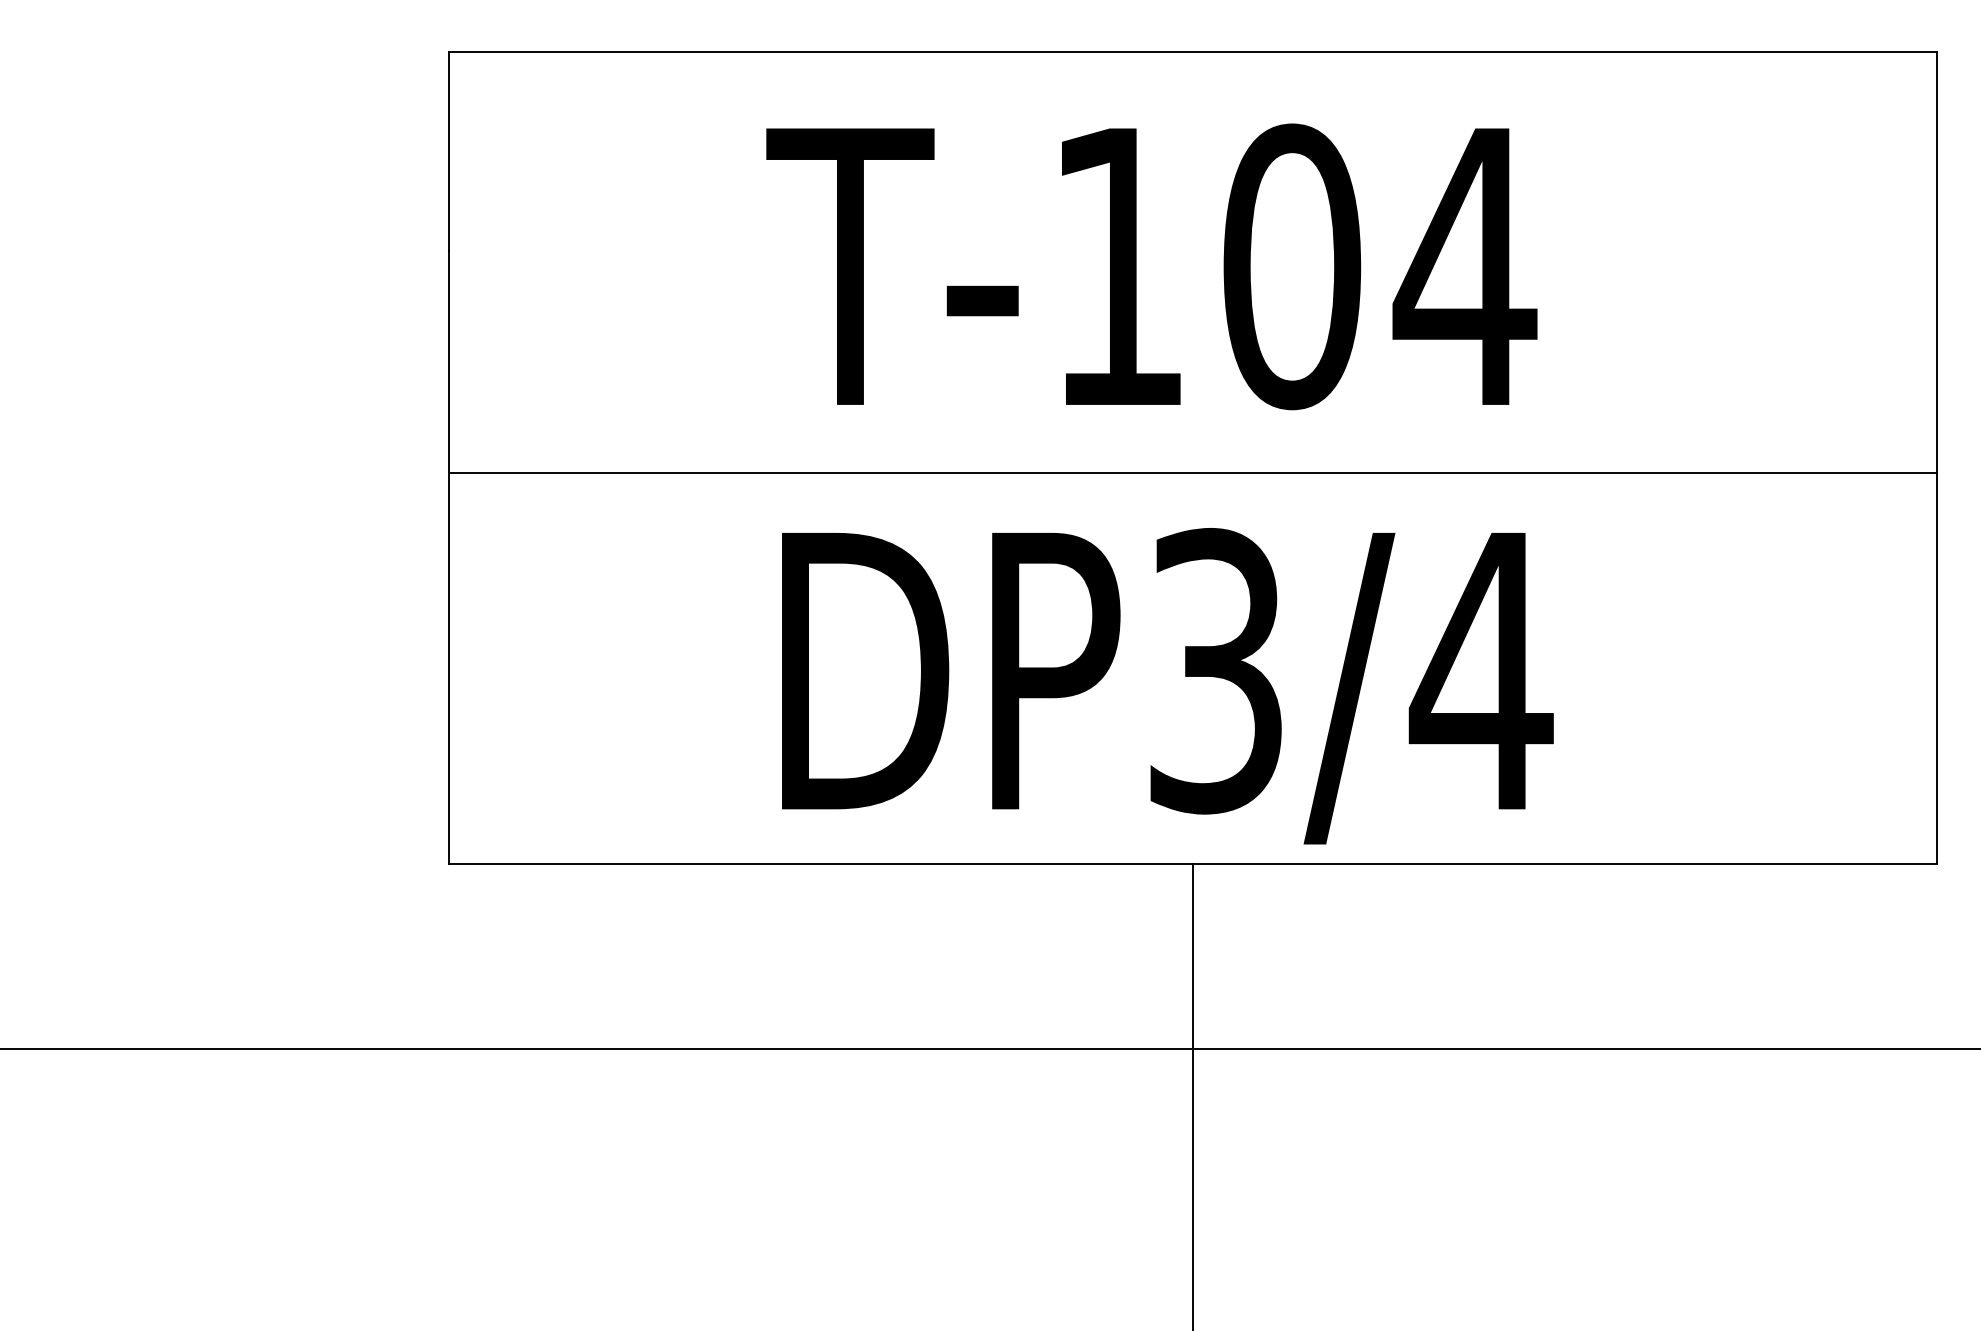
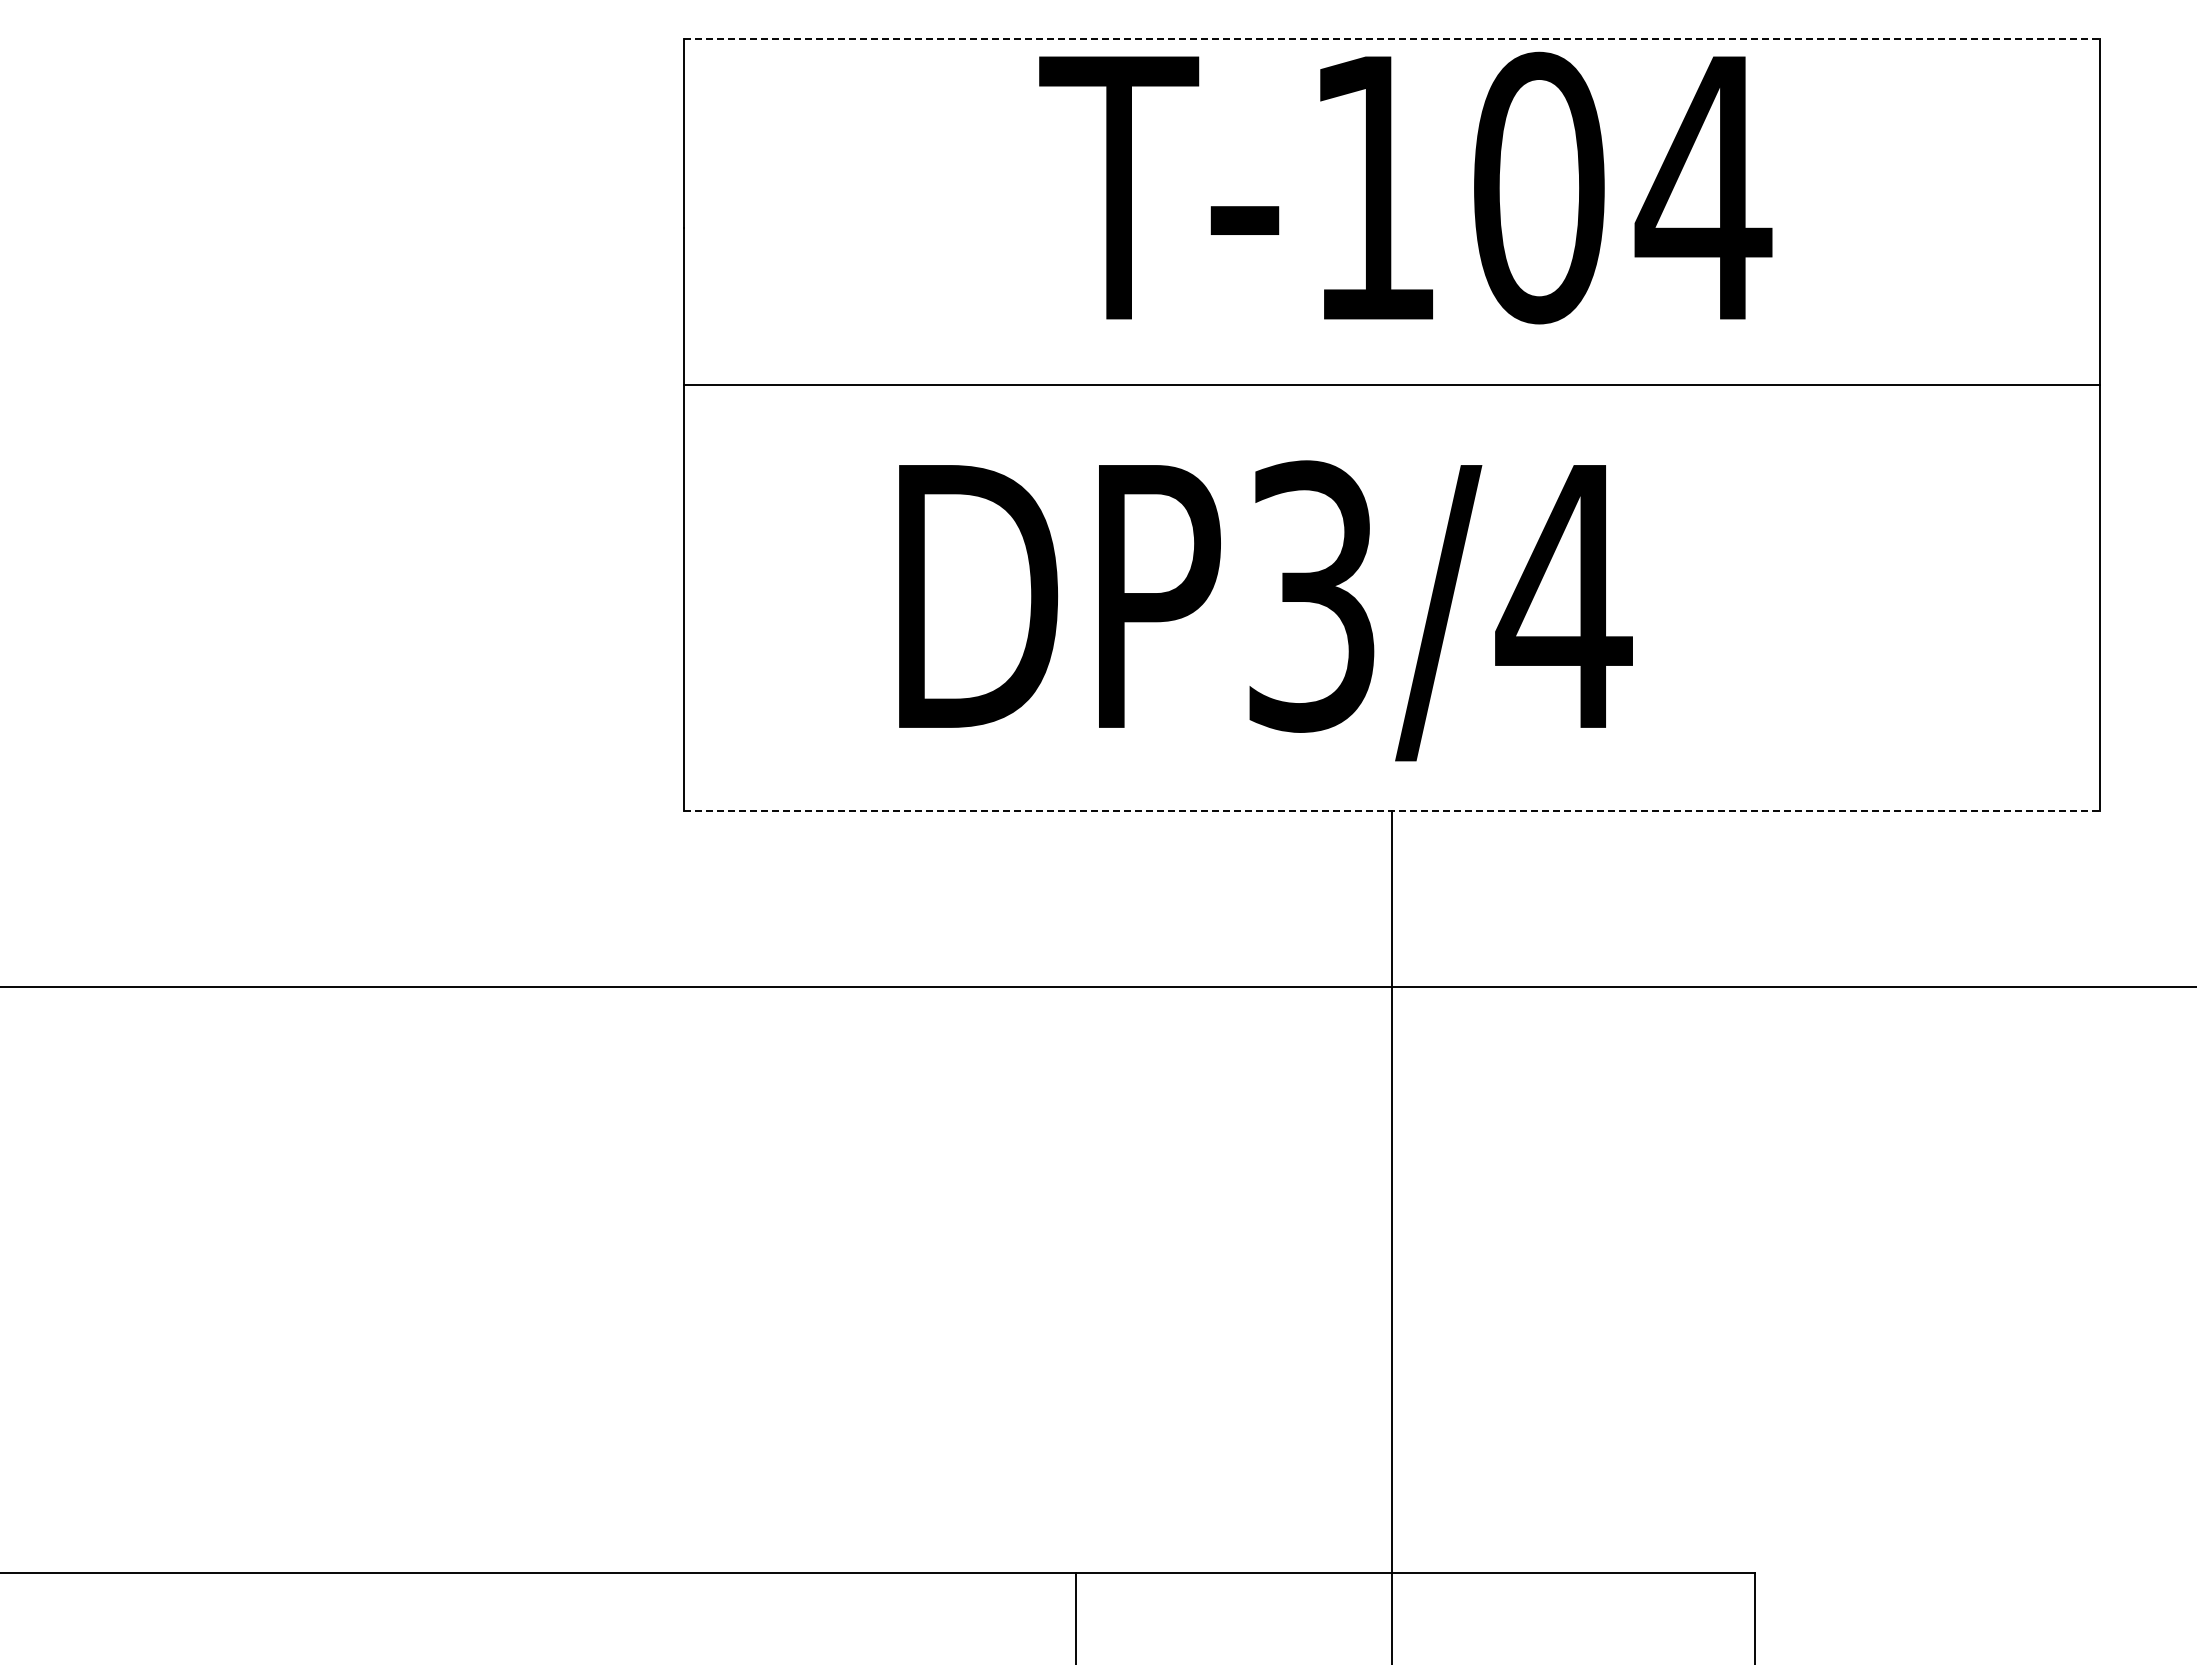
line: (1192, 52) -> (1391, 39), solid -> dashed
text: (1151, 266) -> (1405, 187), moved
line: (1192, 472) -> (1391, 384), moved
text: (1167, 685) -> (1265, 610), moved
line: (1192, 864) -> (1391, 811), solid -> dashed

